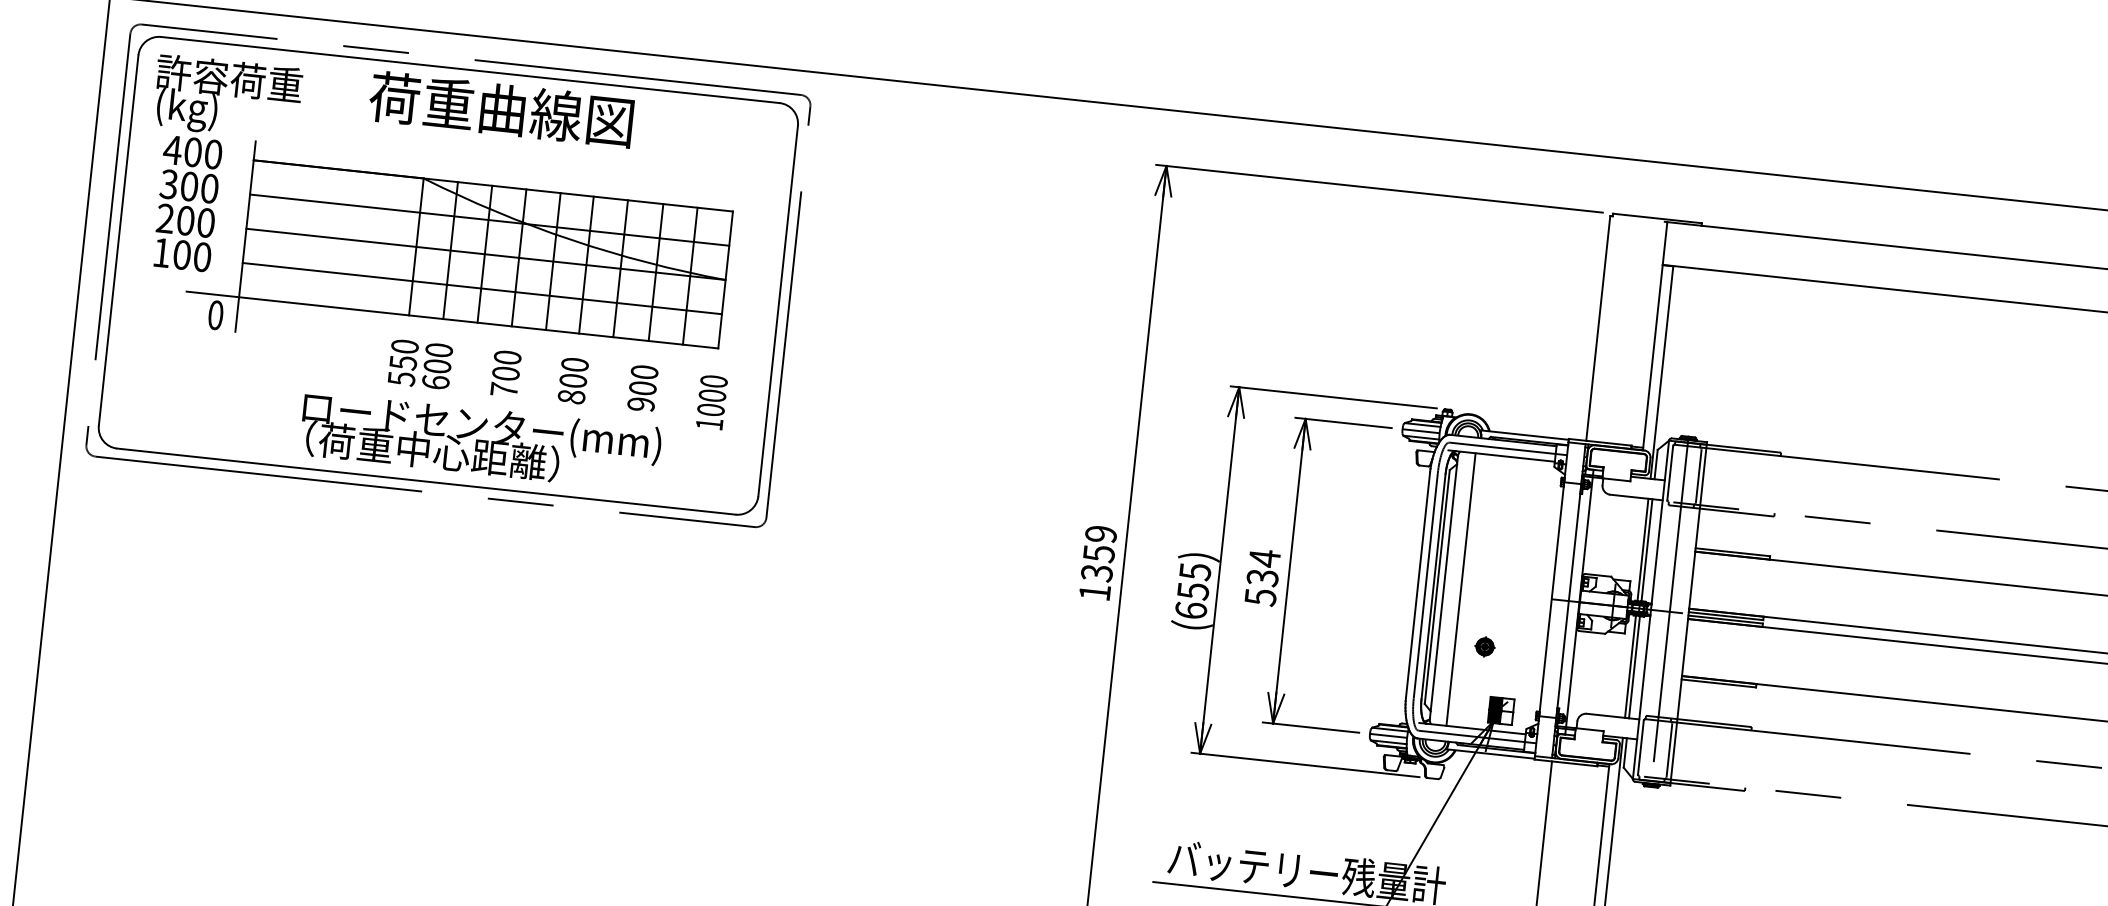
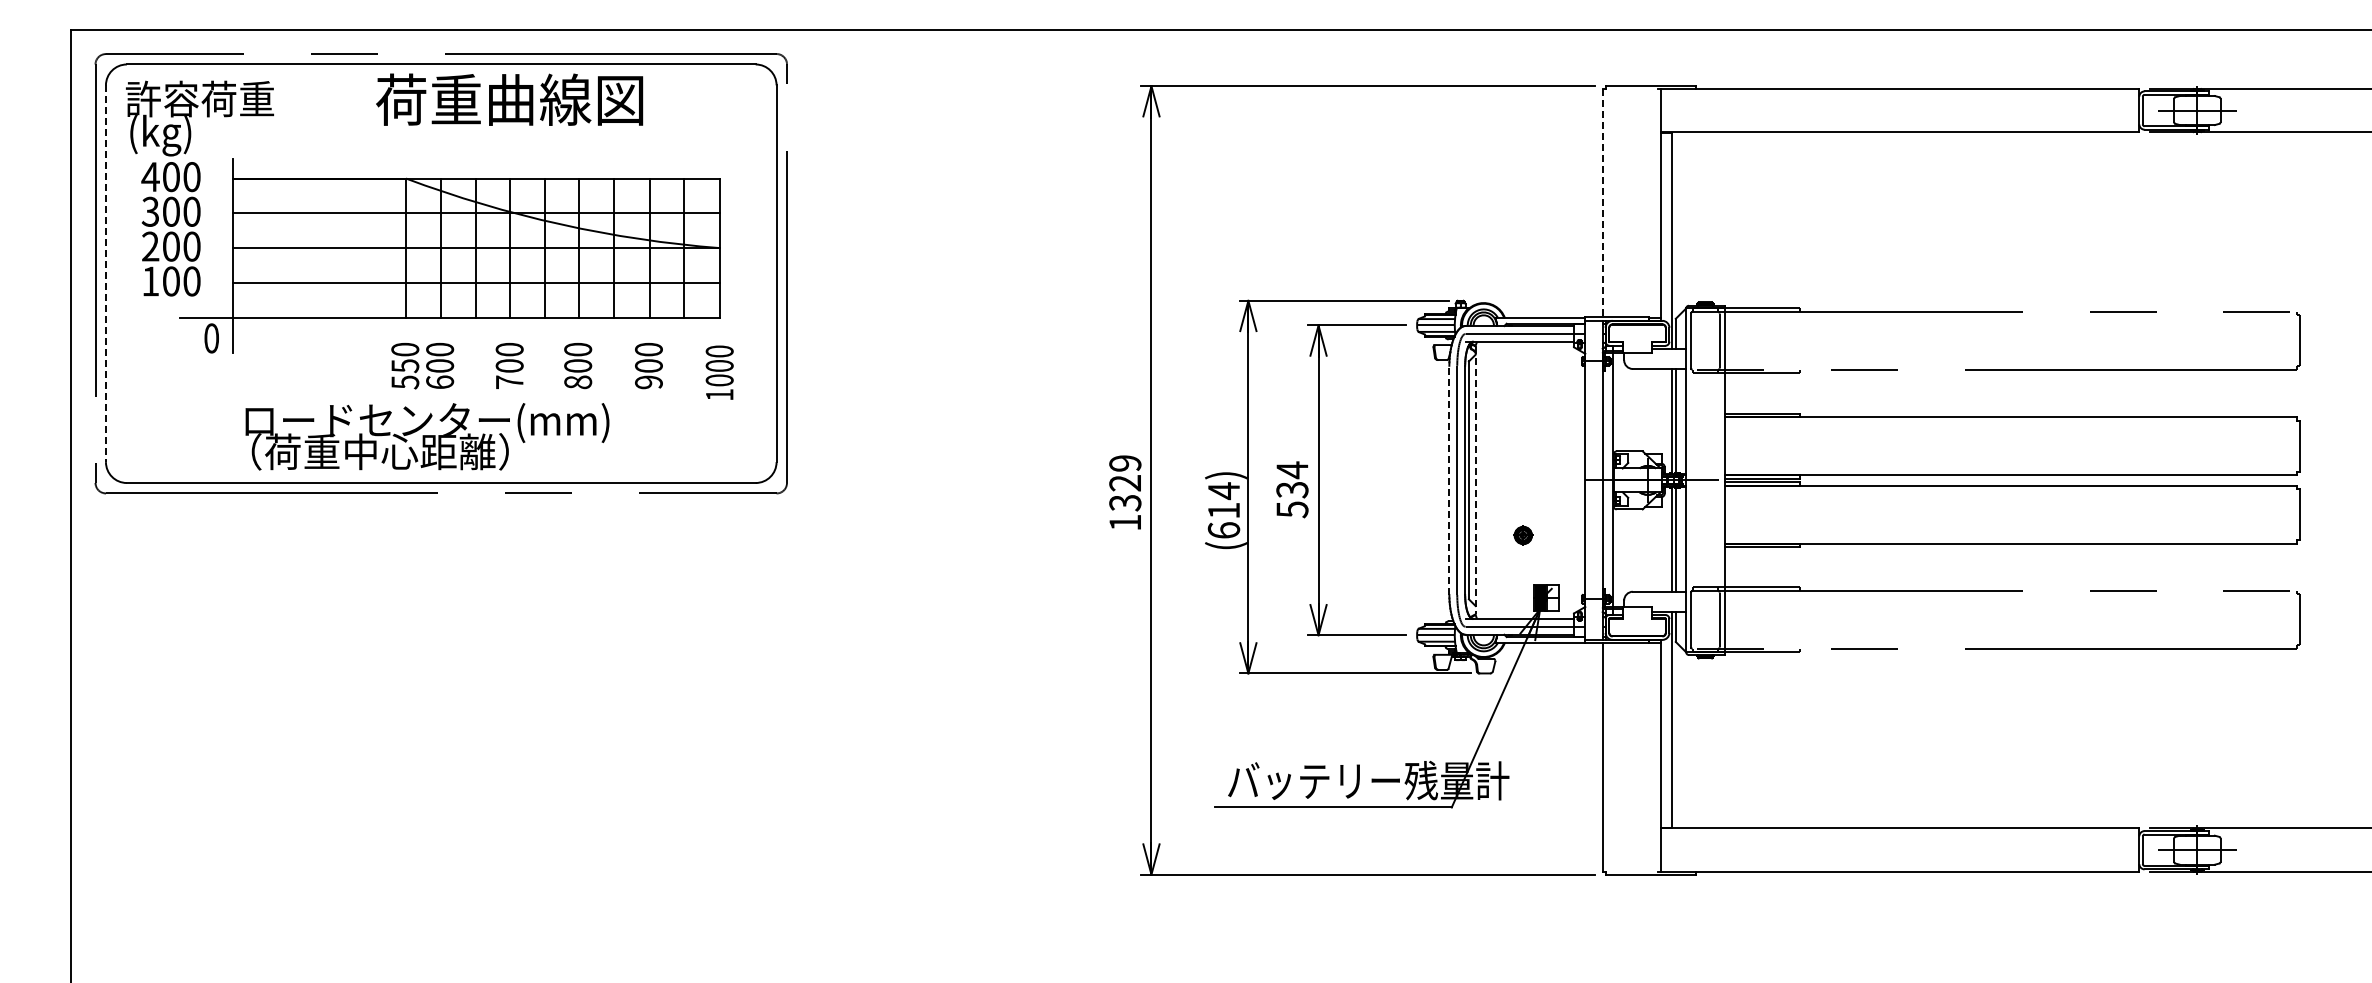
text: (501, 109) -> (509, 99), moved
line: (118, 241) -> (105, 274), solid -> dashed
line: (1598, 328) -> (1603, 203), solid -> dashed
text: (480, 441) -> (427, 436), moved
text: (1099, 553) -> (1125, 483), 1359 -> 1329
text: (1194, 581) -> (1224, 500), (655) -> (614)
line: (1418, 585) -> (1449, 480), solid -> dashed
line: (1443, 587) -> (1475, 480), solid -> dashed
line: (1461, 588) -> (1493, 479), removed
line: (1669, 611) -> (1705, 480), removed

